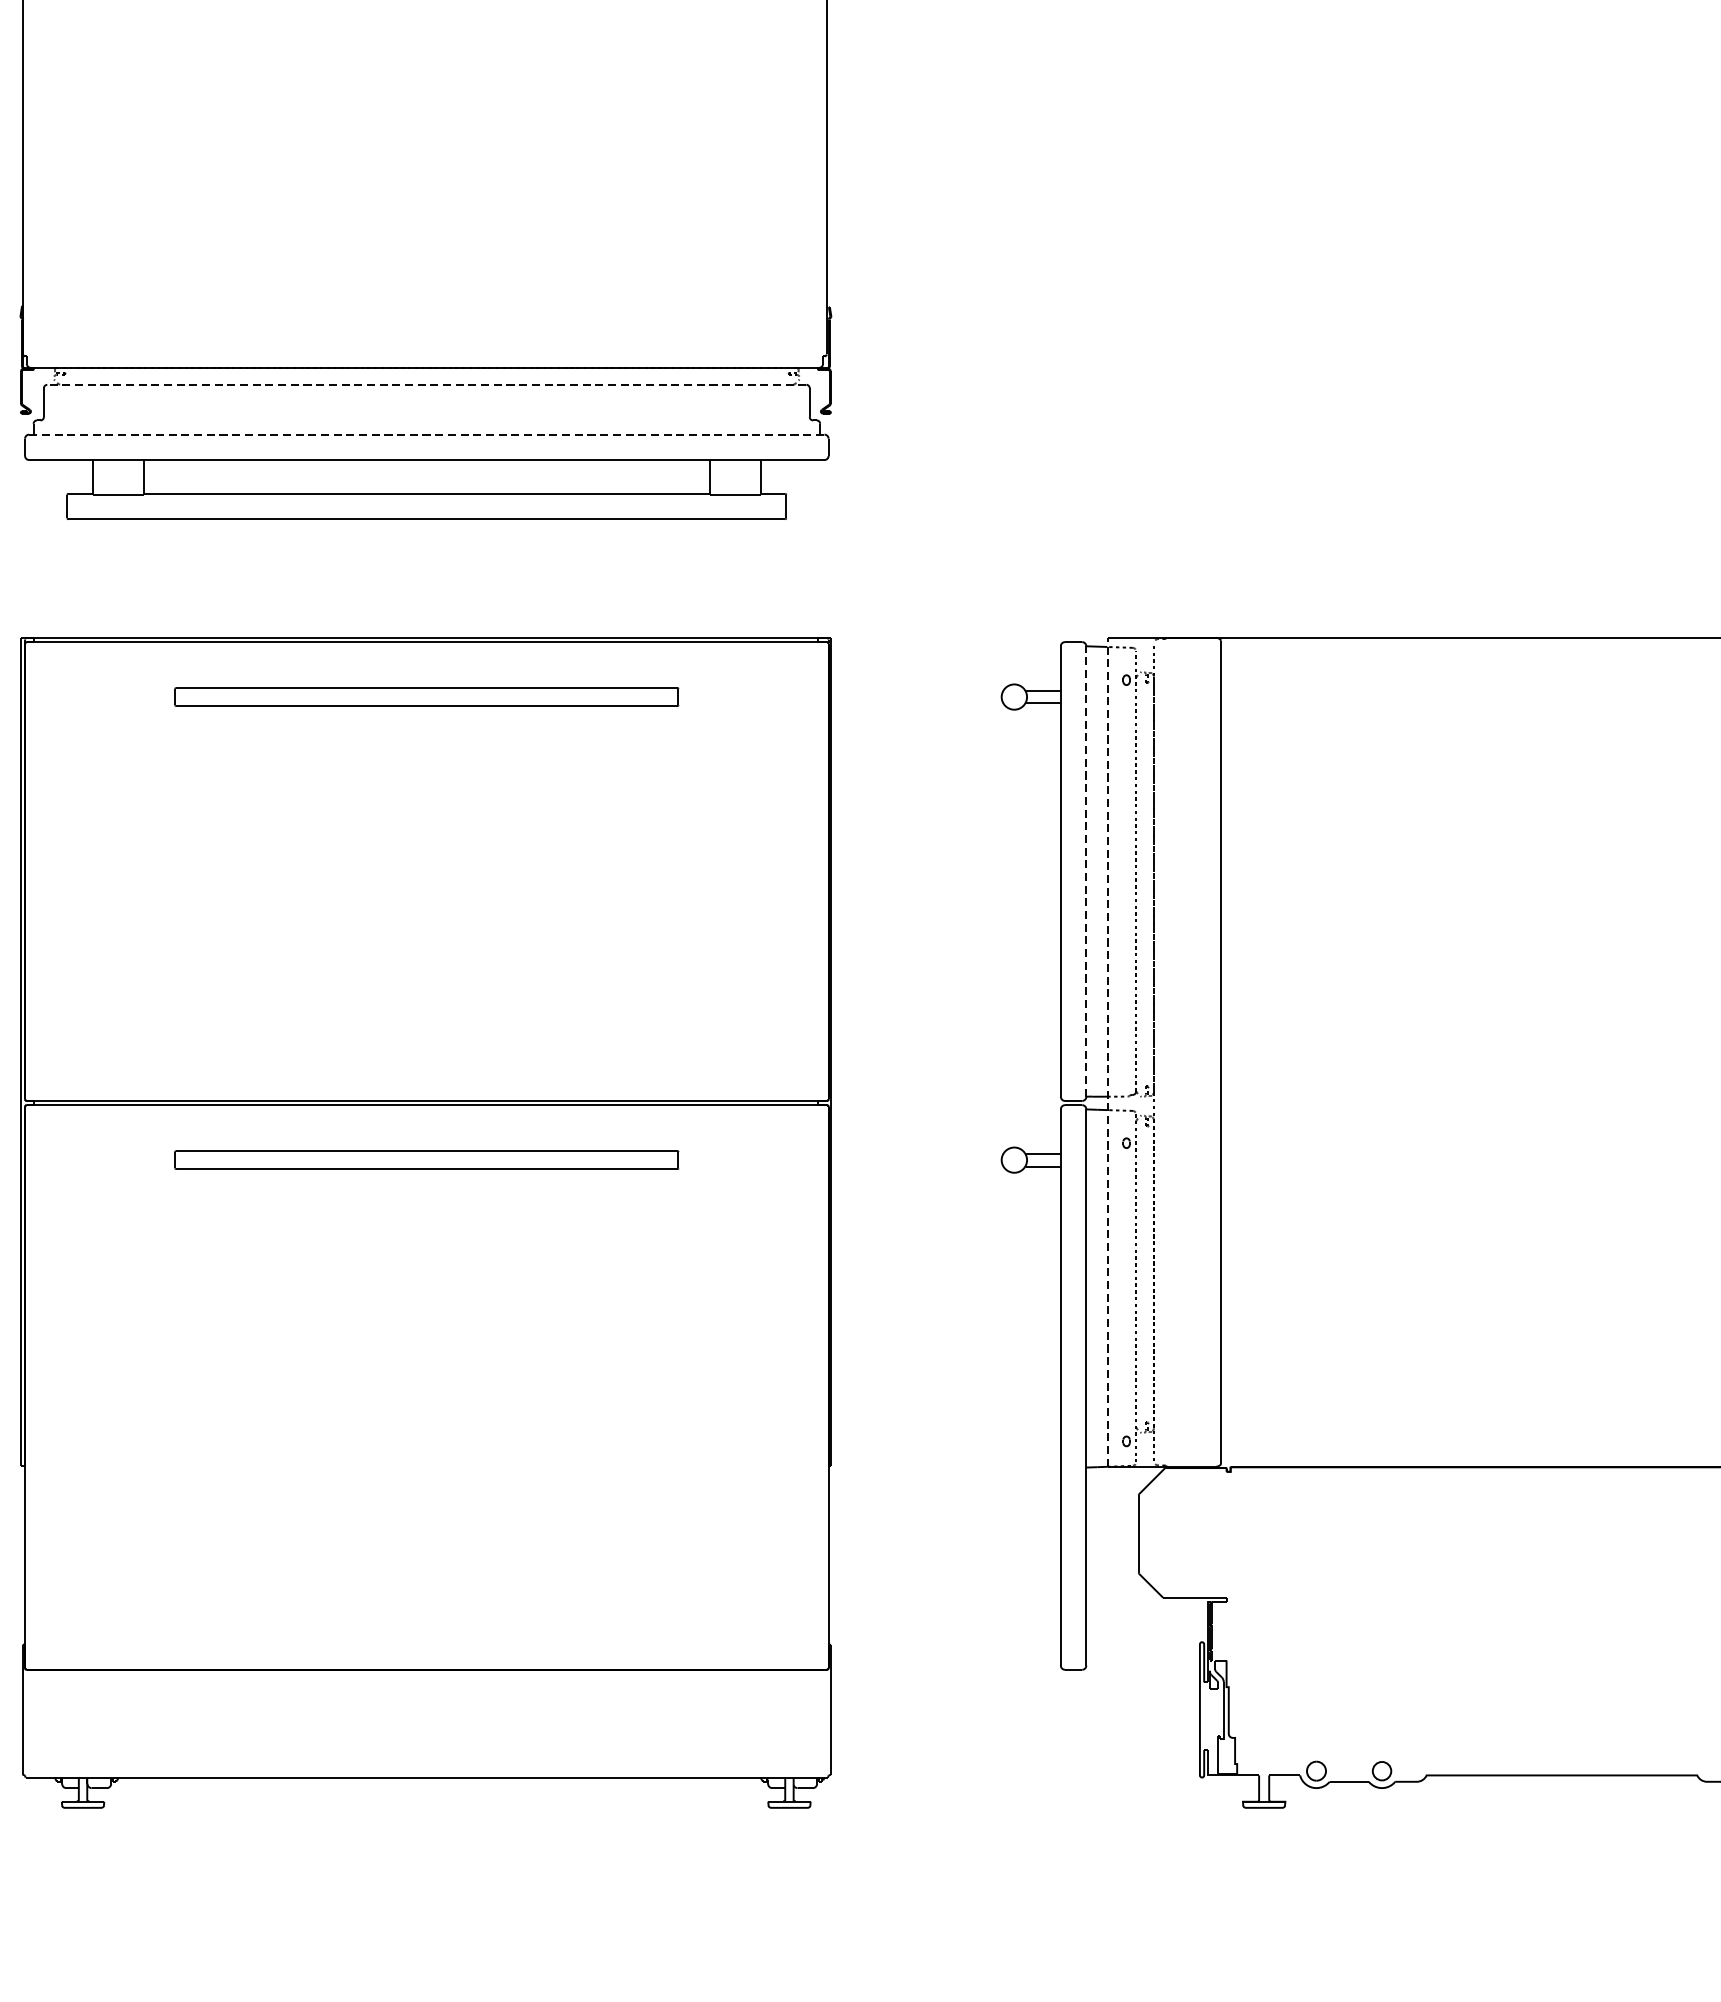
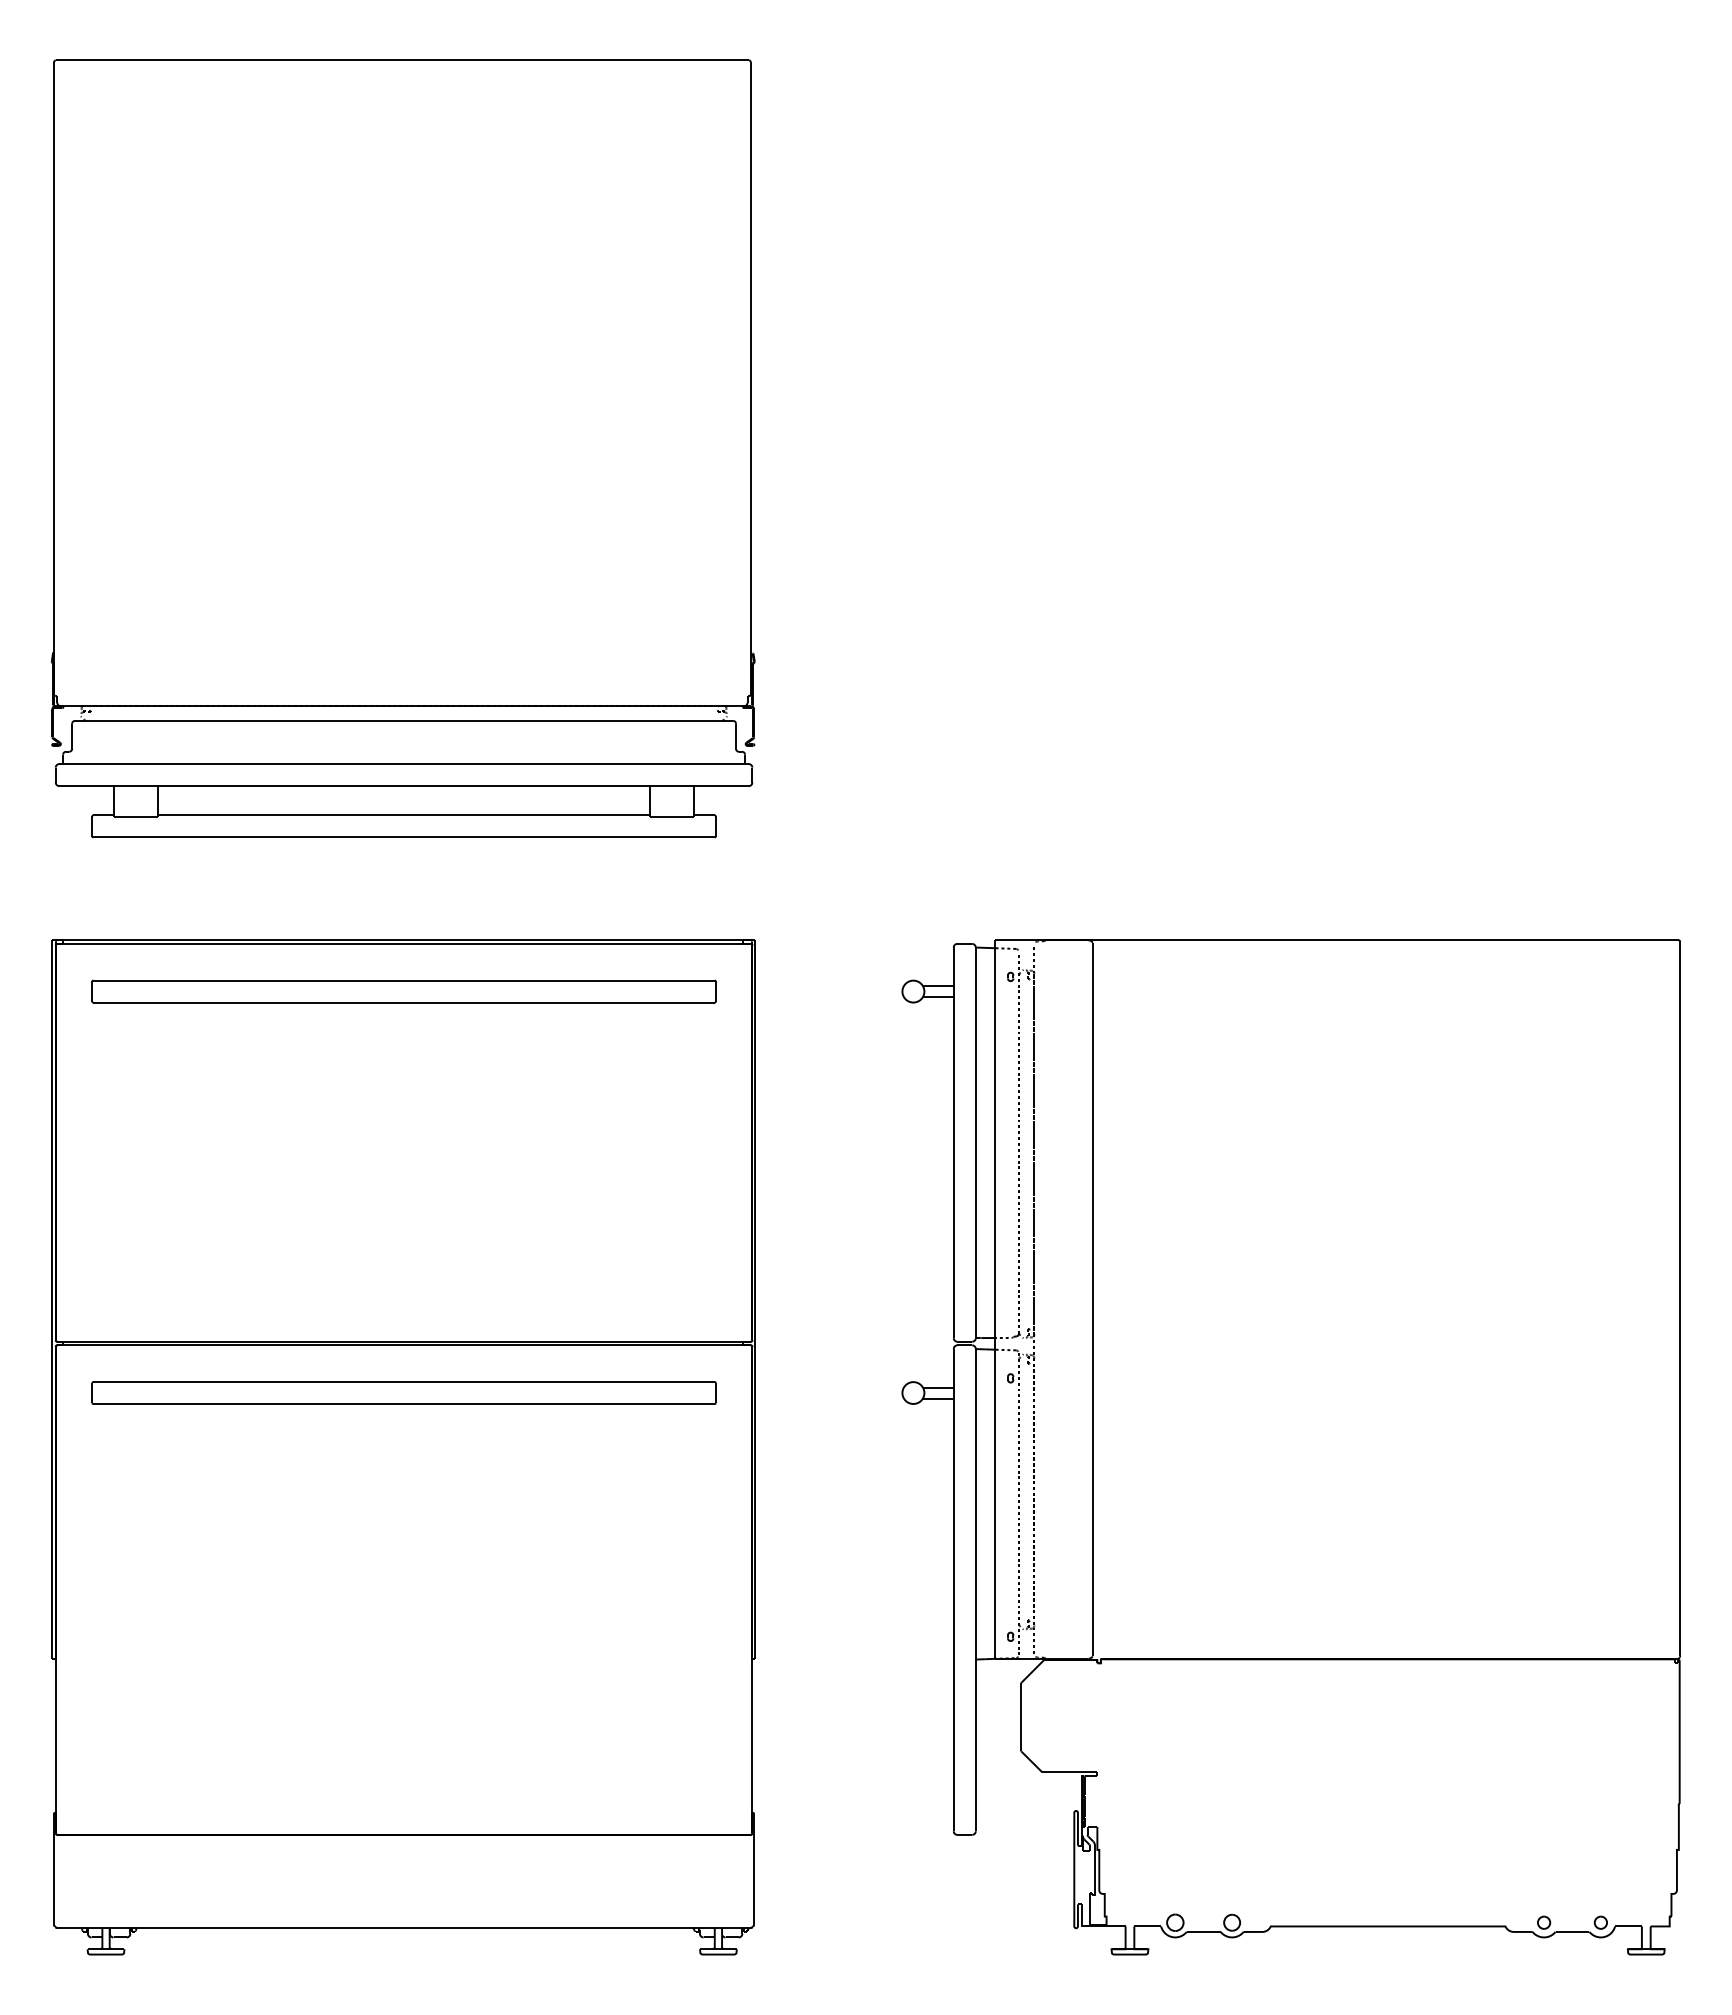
line: (426, 384) -> (403, 720), dashed -> solid
line: (427, 435) -> (404, 764), dashed -> solid
part: (426, 696) -> (403, 991), size x1.43
line: (1085, 871) -> (975, 1142), dashed -> solid
line: (1107, 1052) -> (994, 1299), dashed -> solid
part: (426, 1159) -> (403, 1392), size x1.43

